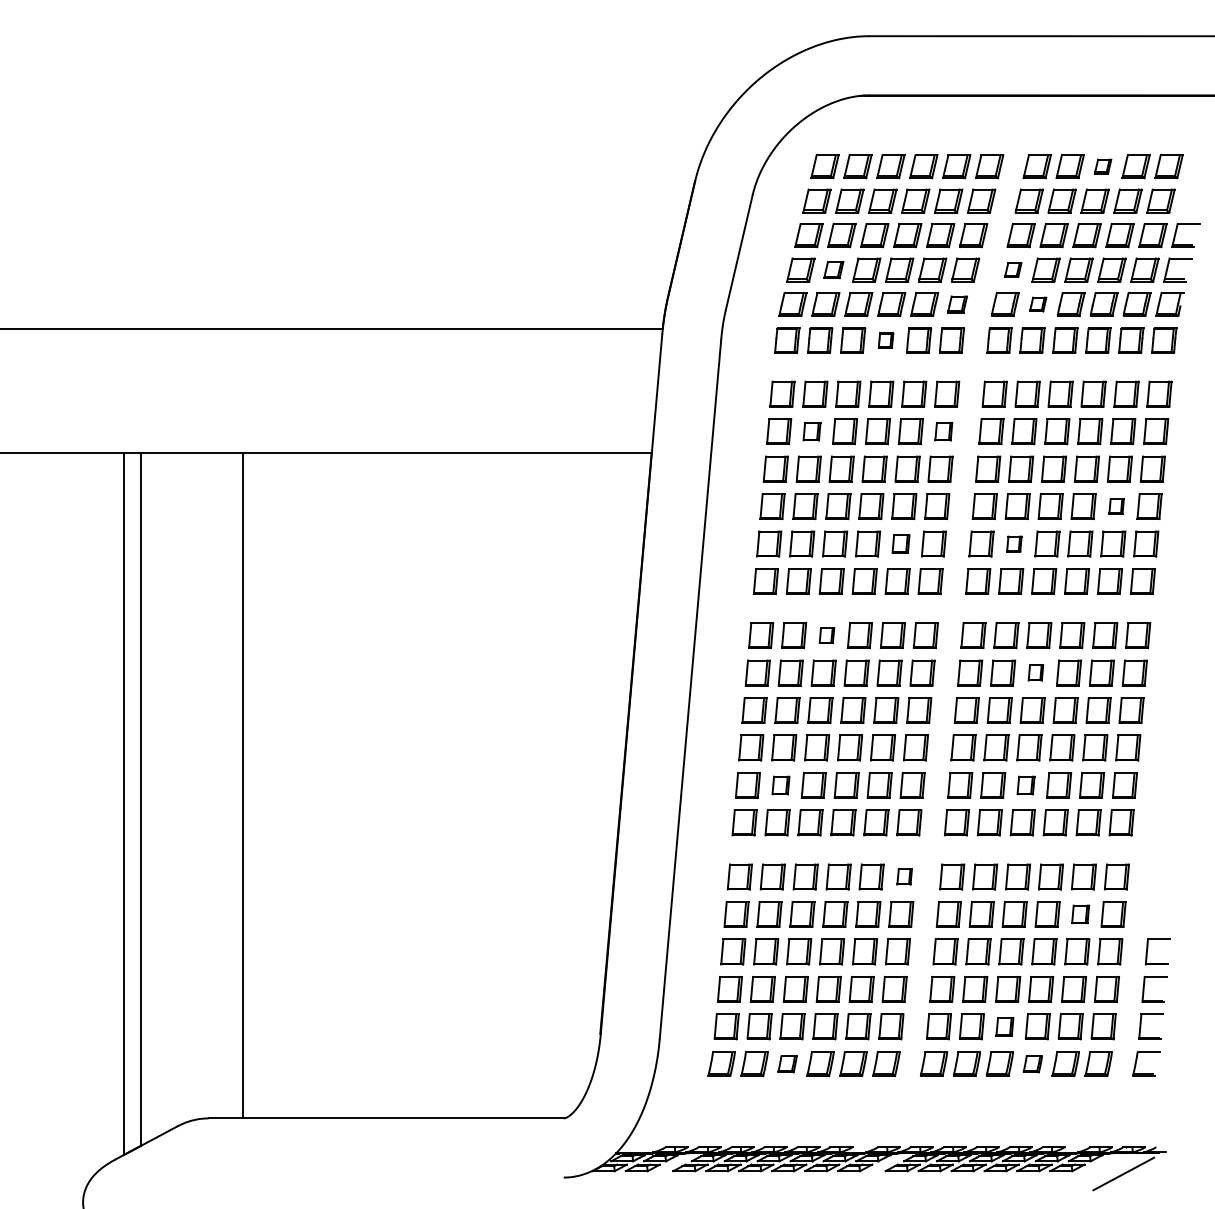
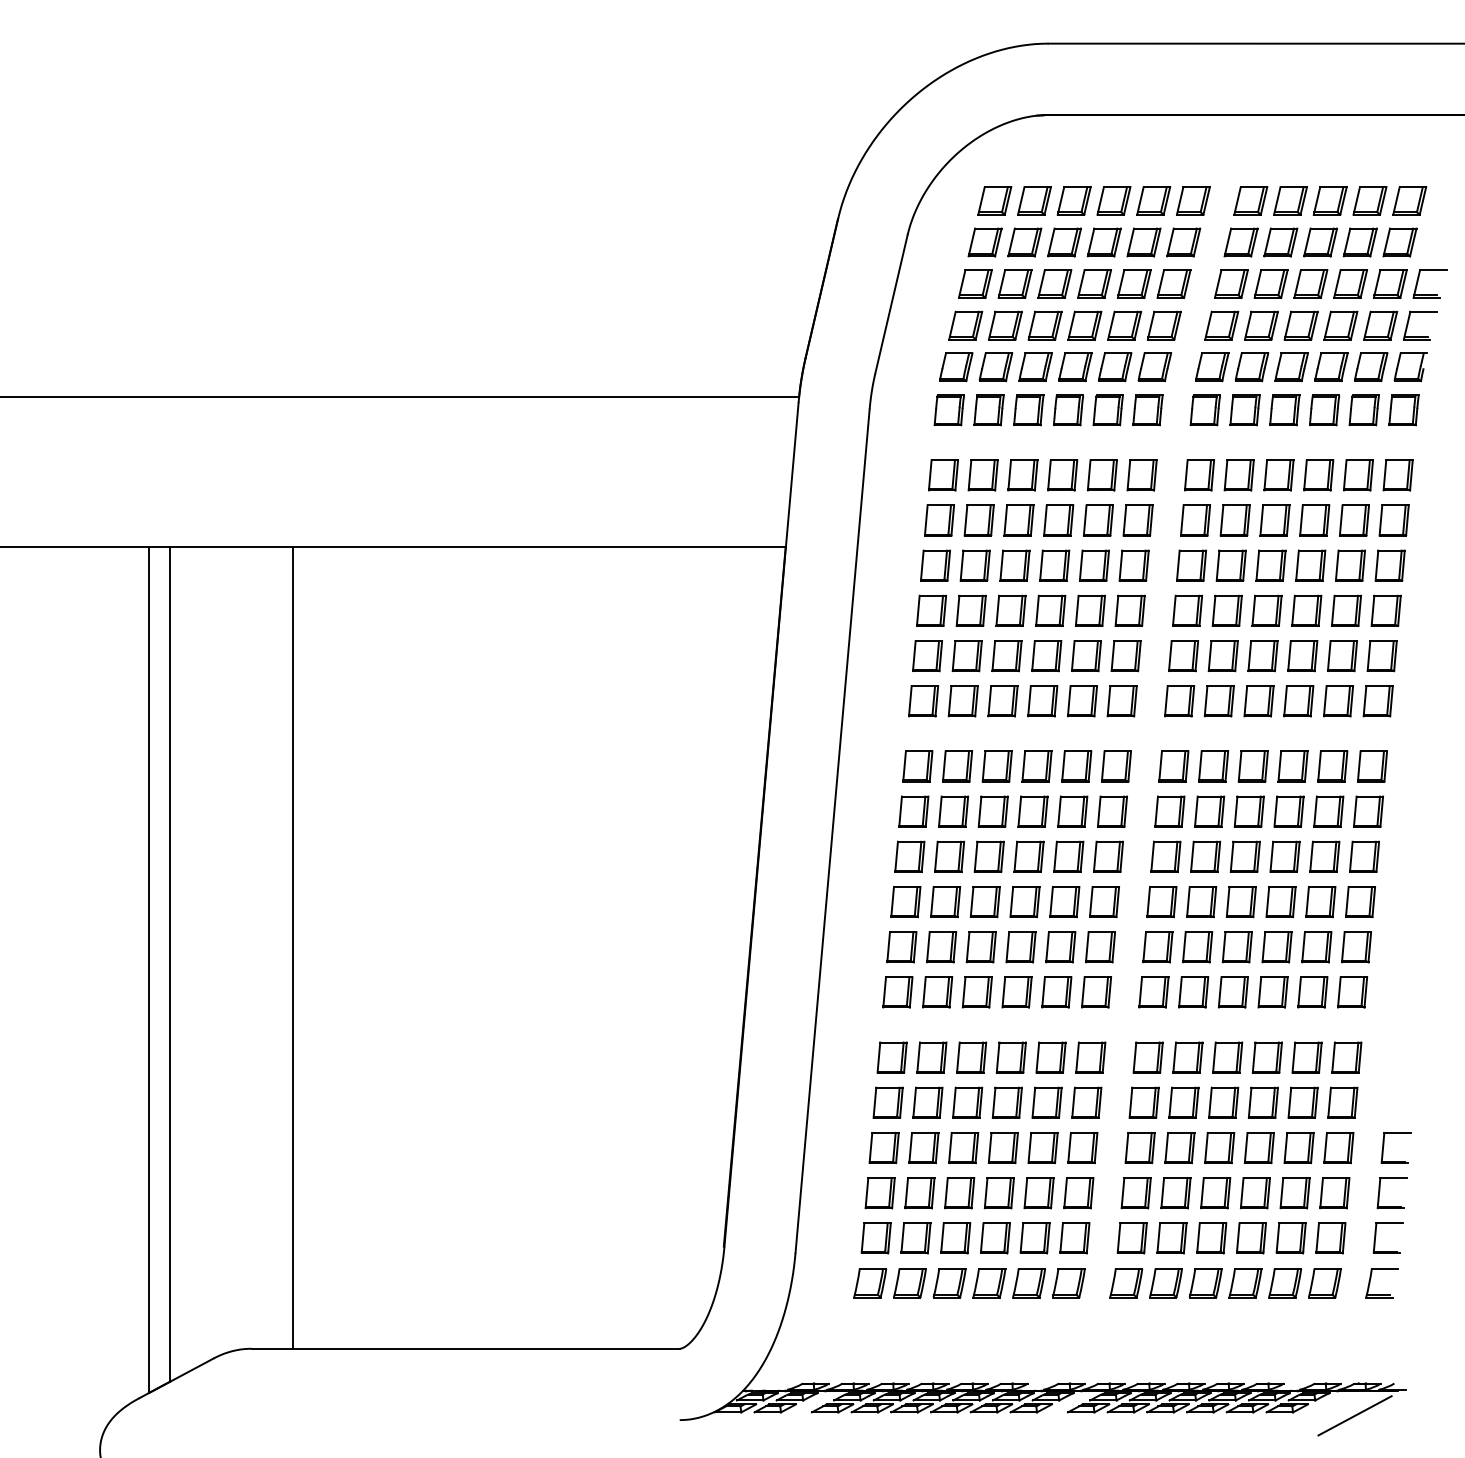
part: (1102, 166) -> (1329, 200), size x1.67
part: (833, 269) -> (1005, 325), size x1.43
part: (1012, 269) -> (1221, 325), size x1.67
part: (957, 304) -> (1154, 367), size x1.43
part: (1037, 304) -> (1251, 367), size x1.67
part: (886, 340) -> (1068, 410), size x1.67
part: (811, 431) -> (978, 520), size x1.43
part: (943, 431) -> (1137, 520), size x1.43
part: (1116, 506) -> (1346, 610), size x1.67
part: (901, 544) -> (1086, 656), size x1.43
part: (1013, 544) -> (1222, 656), size x1.67
part: (826, 635) -> (996, 766), size x1.67
part: (1035, 672) -> (1248, 811), size x1.67
part: (780, 785) -> (941, 947), size x1.43
part: (1025, 785) -> (1236, 947), size x1.43
part: (904, 876) -> (1090, 1057), size x1.67
part: (1080, 914) -> (1302, 1102), size x1.43
part: (1004, 1026) -> (1211, 1238), size x1.43
part: (787, 1064) -> (949, 1283), size x1.43
part: (1032, 1064) -> (1245, 1283), size x1.43

